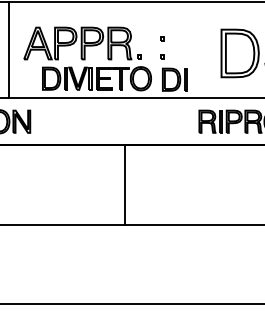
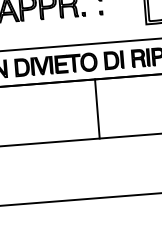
part: (96, 78) -> (55, 64), moved
part: (174, 79) -> (113, 60), moved
line: (125, 184) -> (97, 108), moved

